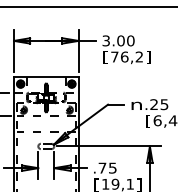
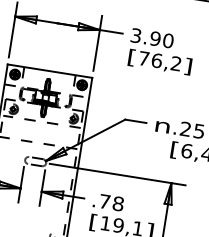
text: (120, 40) -> (154, 38), 3.00 -> 3.90
text: (112, 167) -> (118, 202), .75 -> .78

